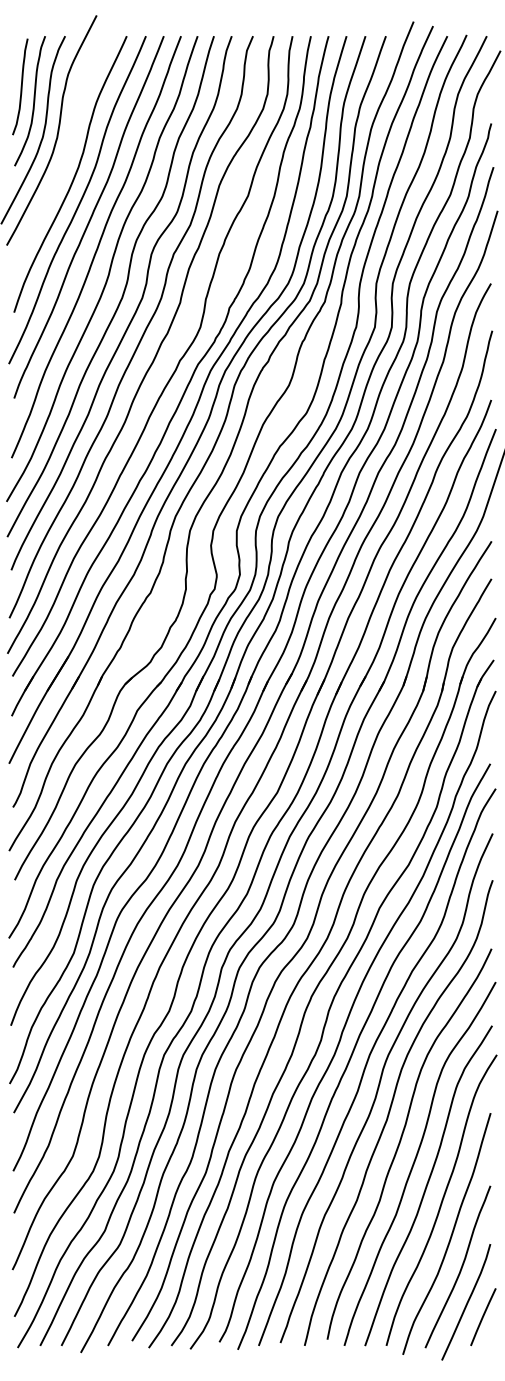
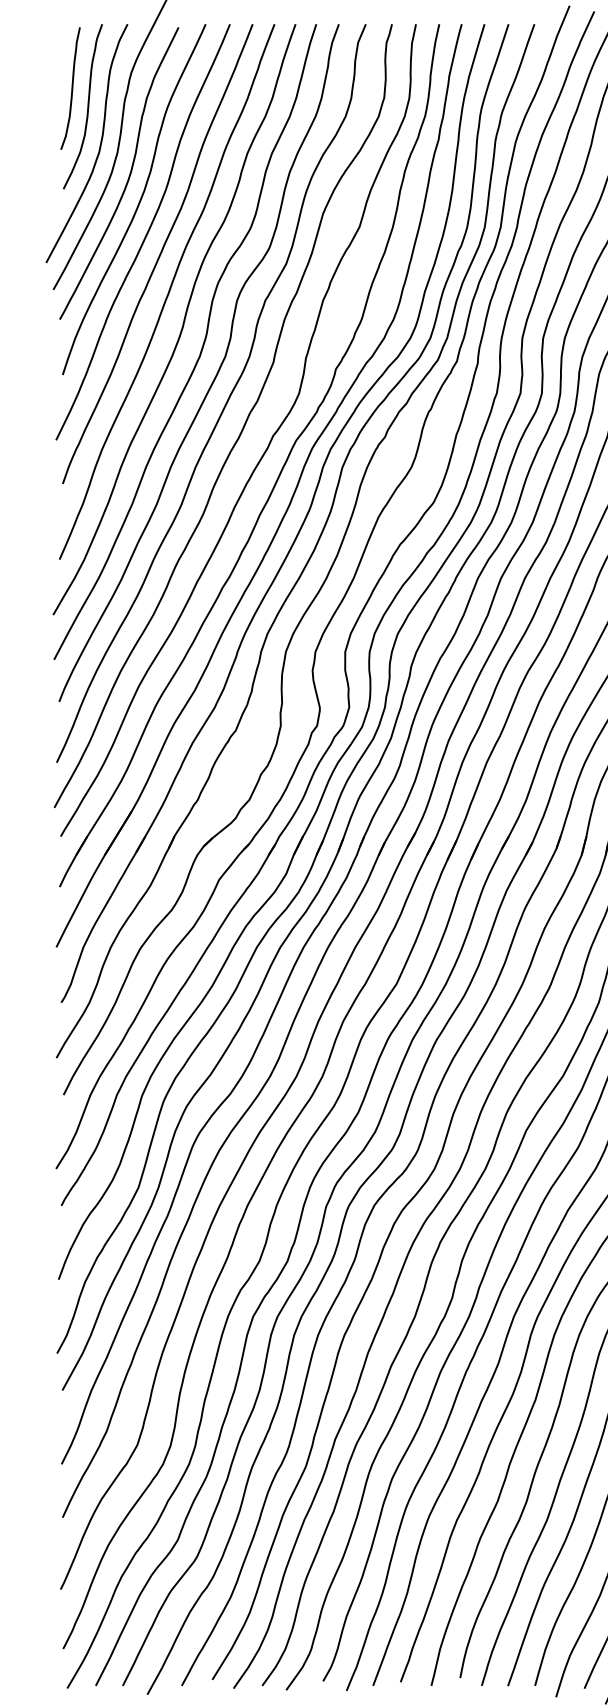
curve: (65, 156) -> (127, 176), added

